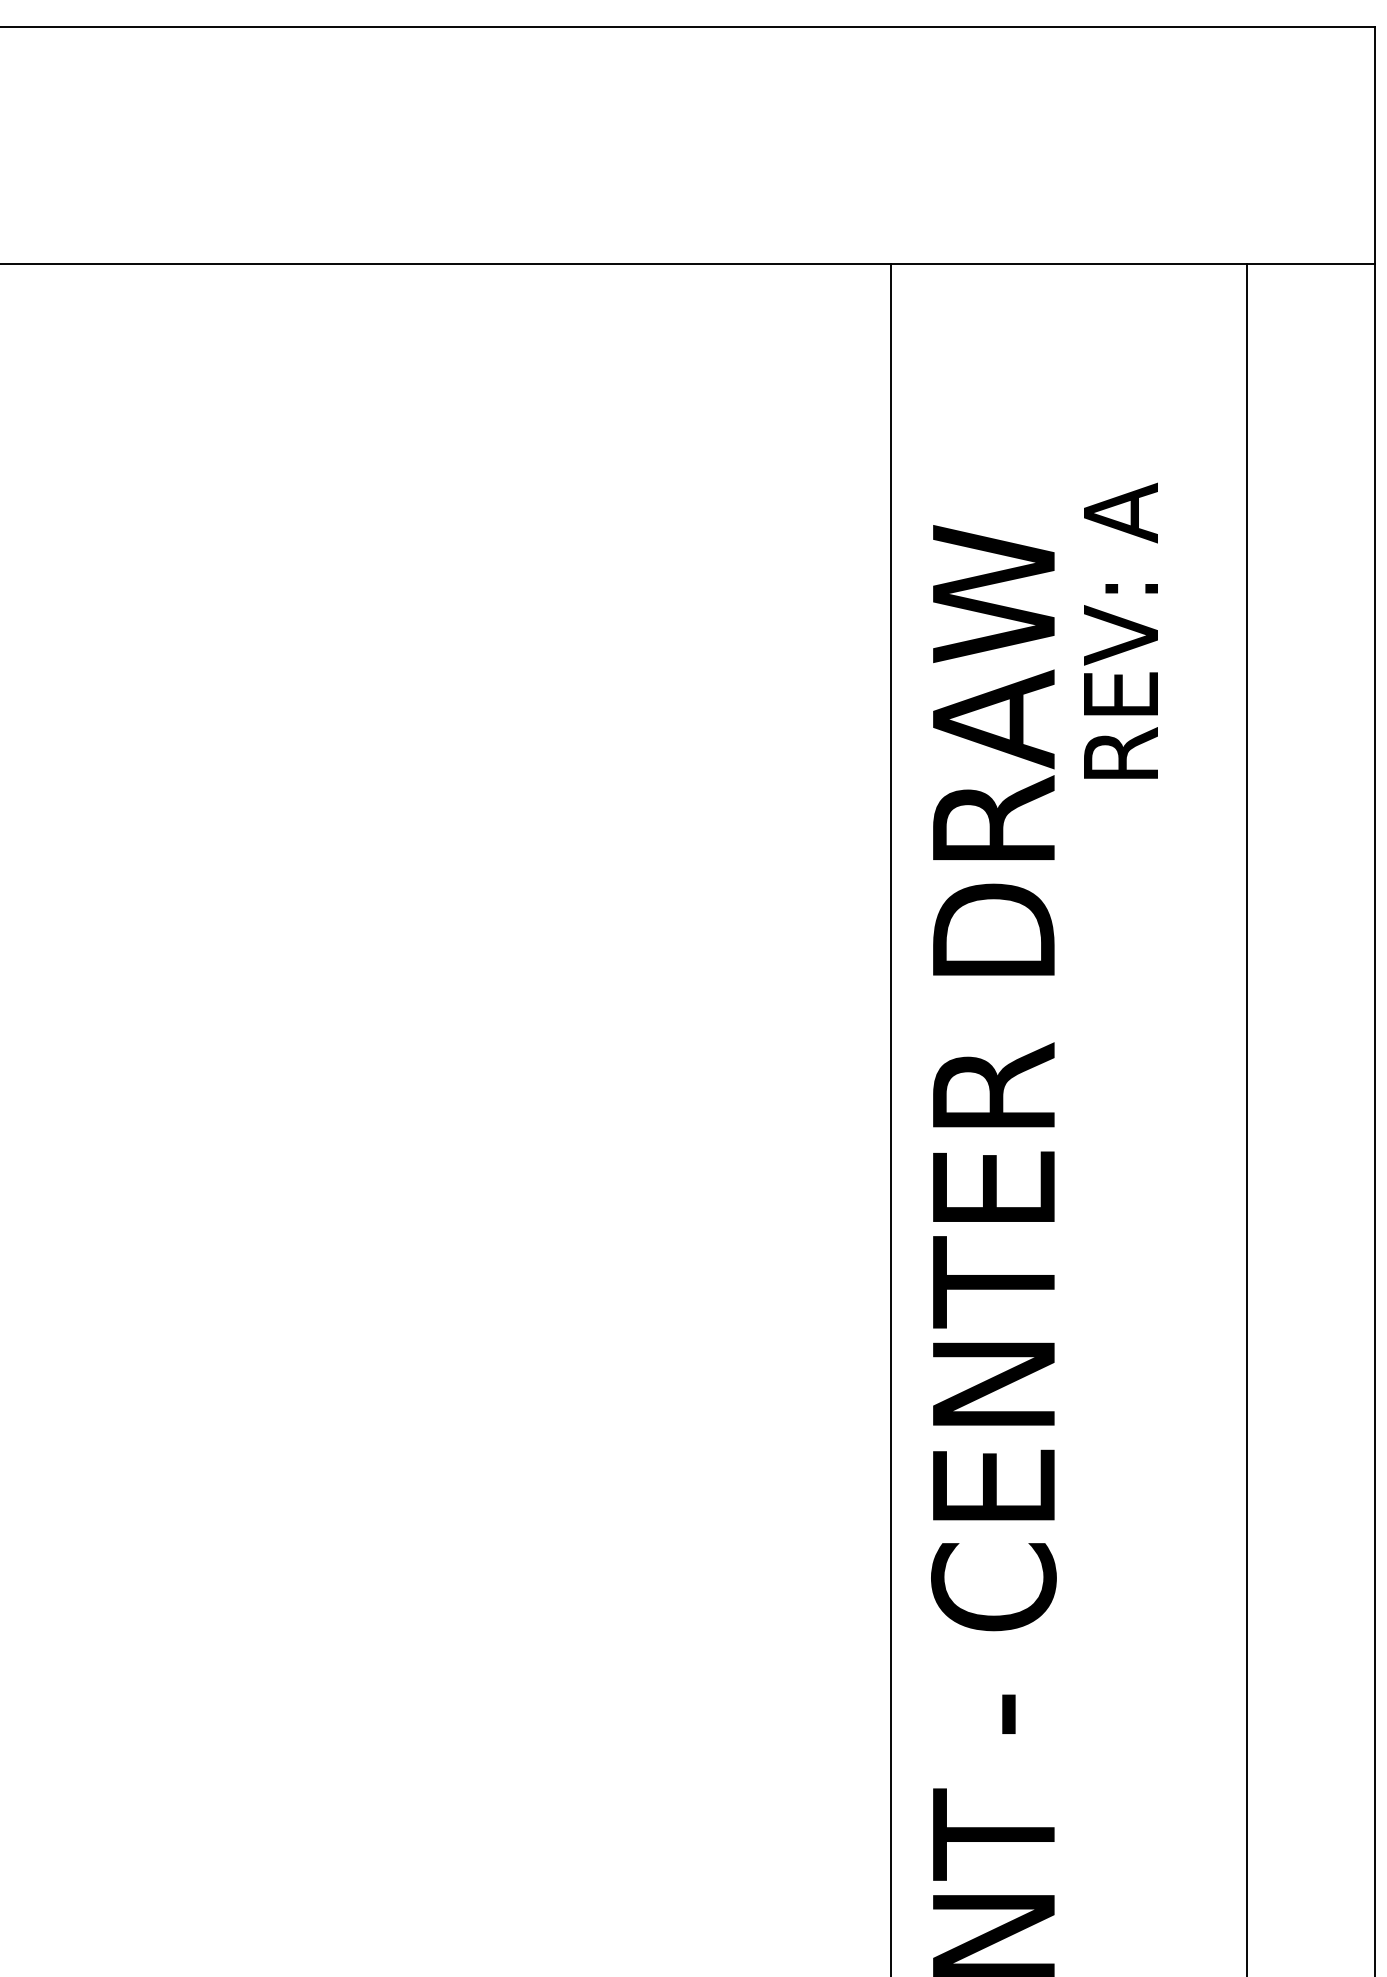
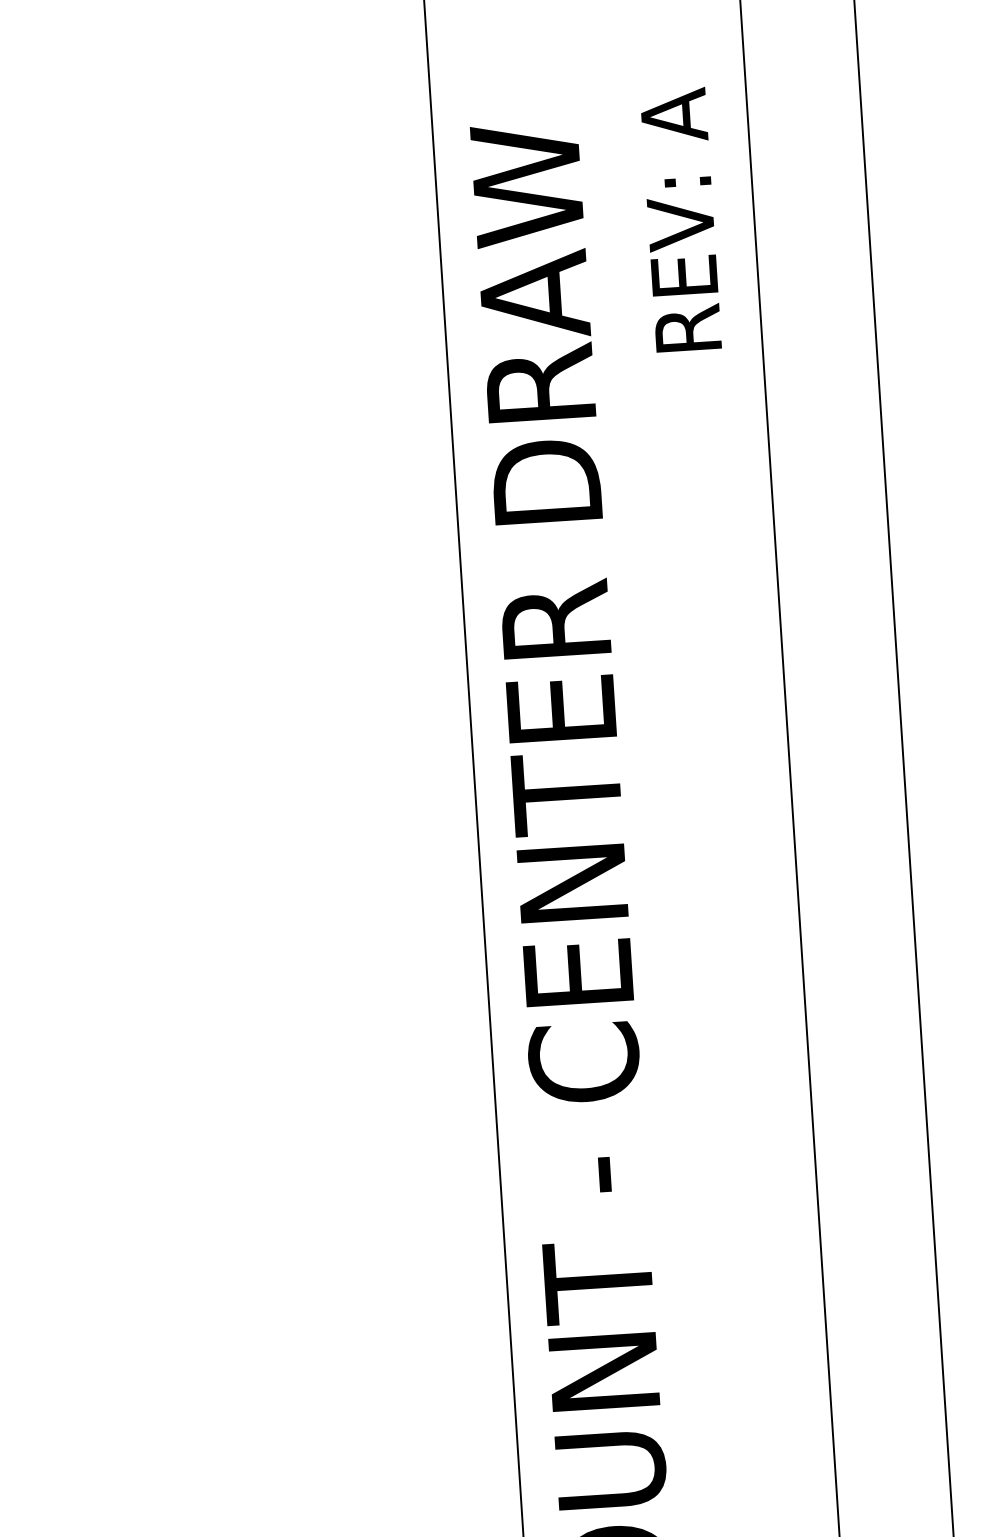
text: (1120, 630) -> (680, 219), moved

